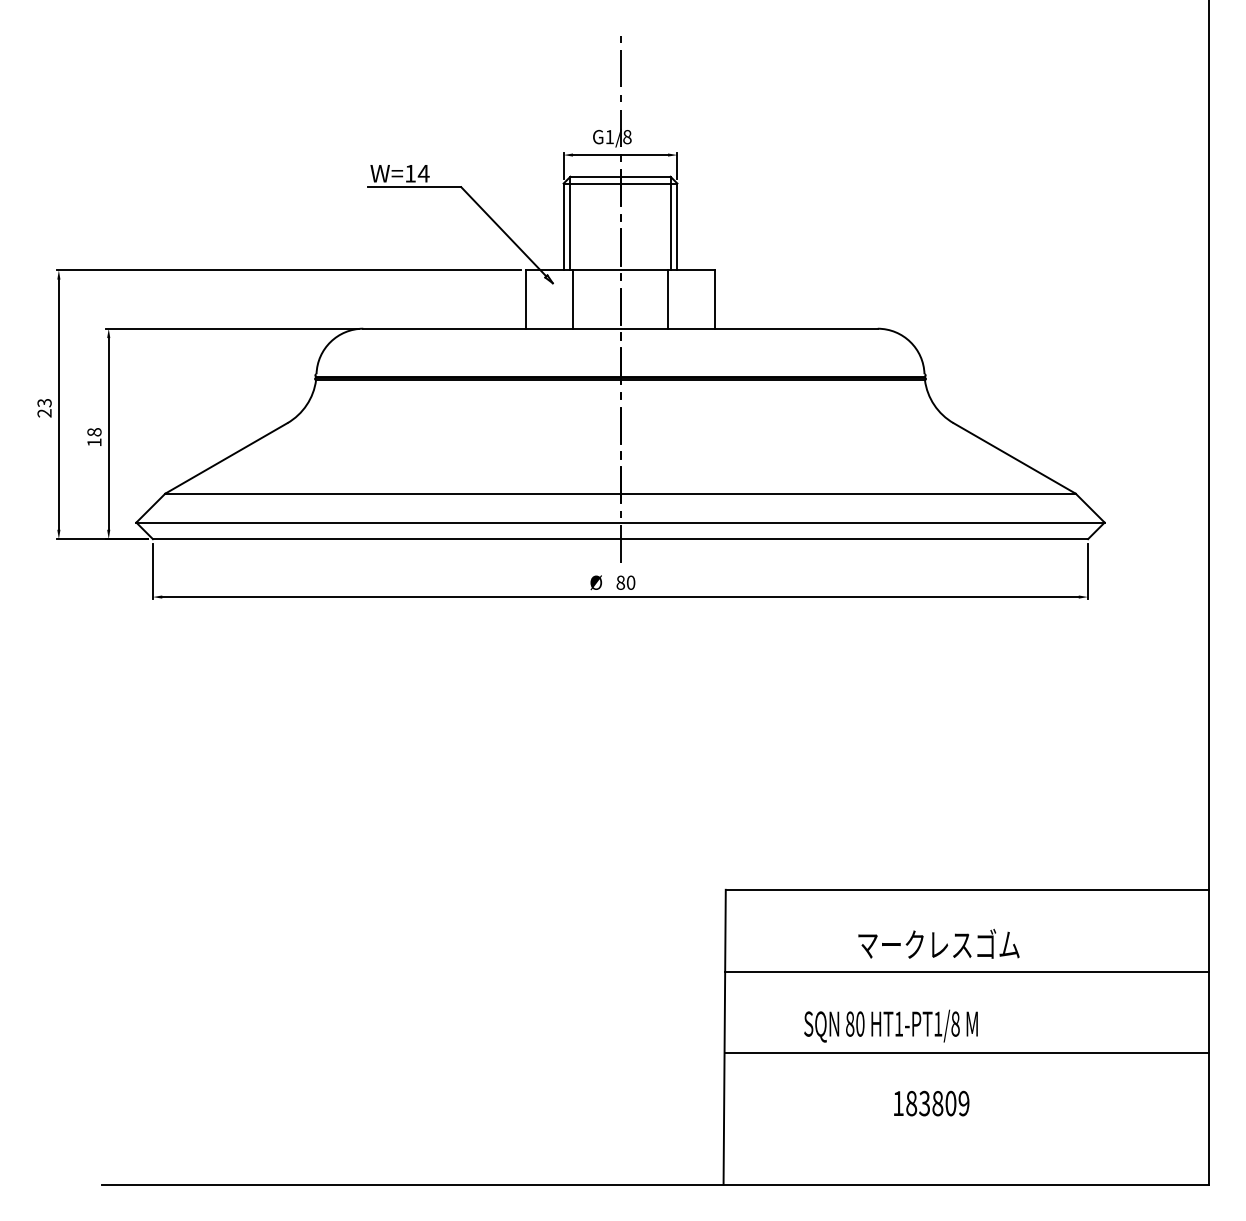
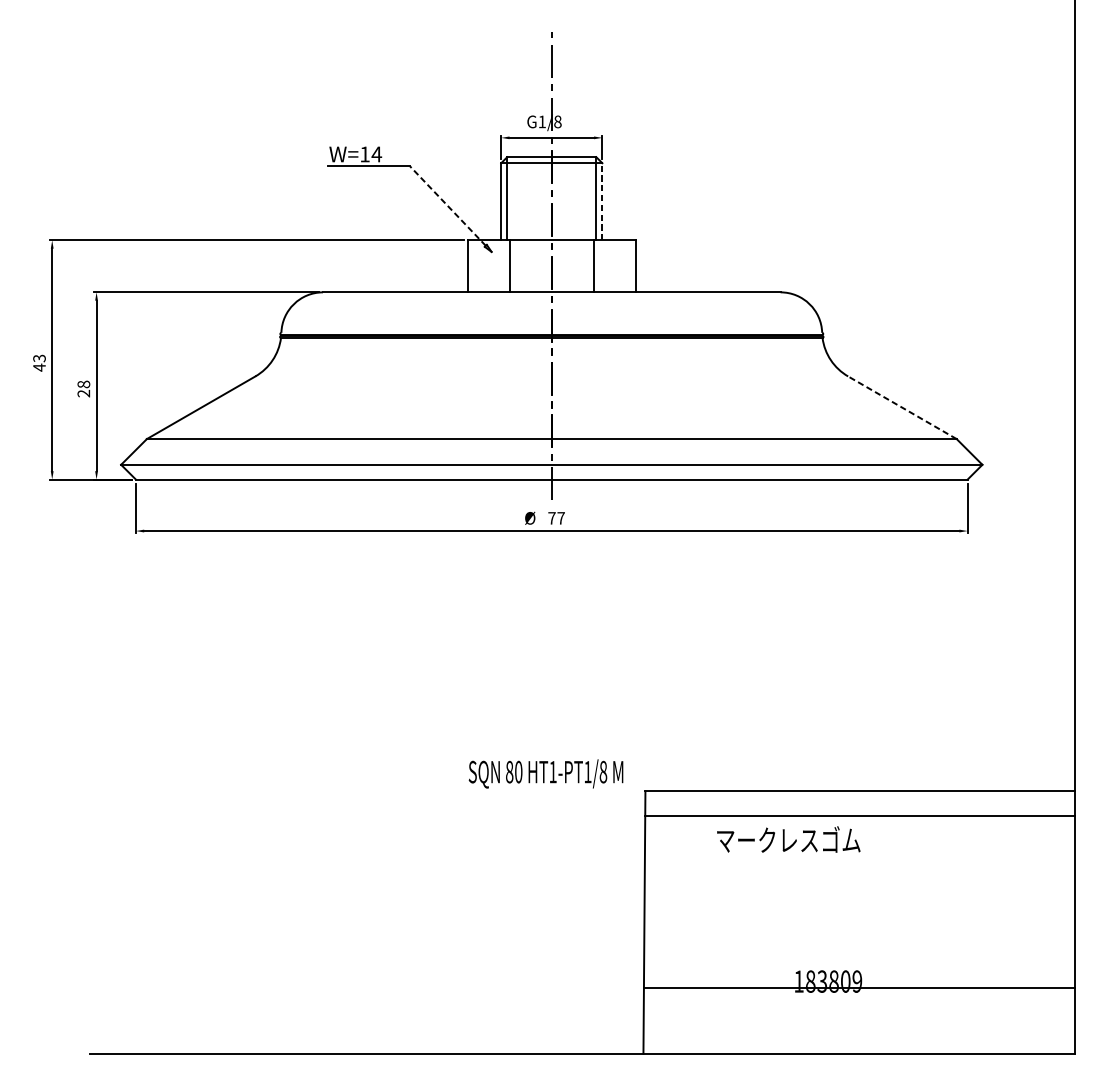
line: (677, 226) -> (602, 201), solid -> dashed
line: (503, 231) -> (447, 205), solid -> dashed
text: (44, 413) -> (39, 367), 23 -> 43
text: (94, 442) -> (83, 393), 18 -> 28
line: (1014, 458) -> (902, 407), solid -> dashed
text: (625, 582) -> (556, 518), 80 -> 77
text: (938, 943) -> (788, 839), moved
line: (966, 971) -> (859, 816), moved
text: (890, 1025) -> (545, 773), moved
line: (966, 1053) -> (859, 987), moved

